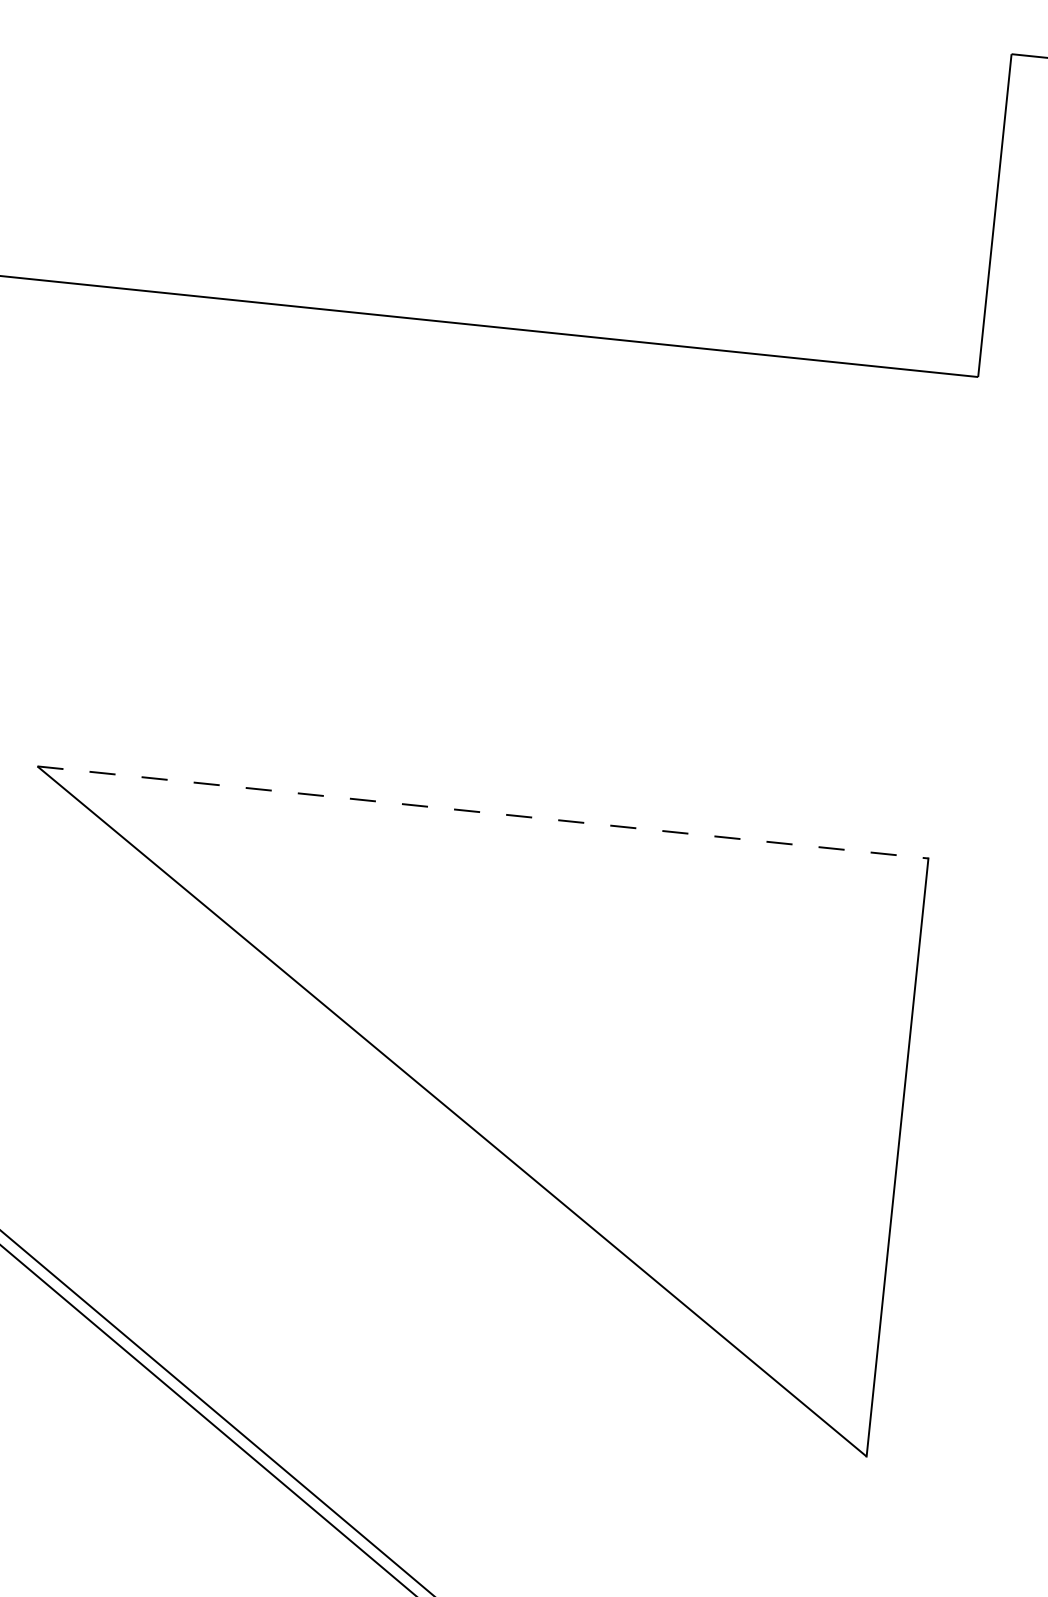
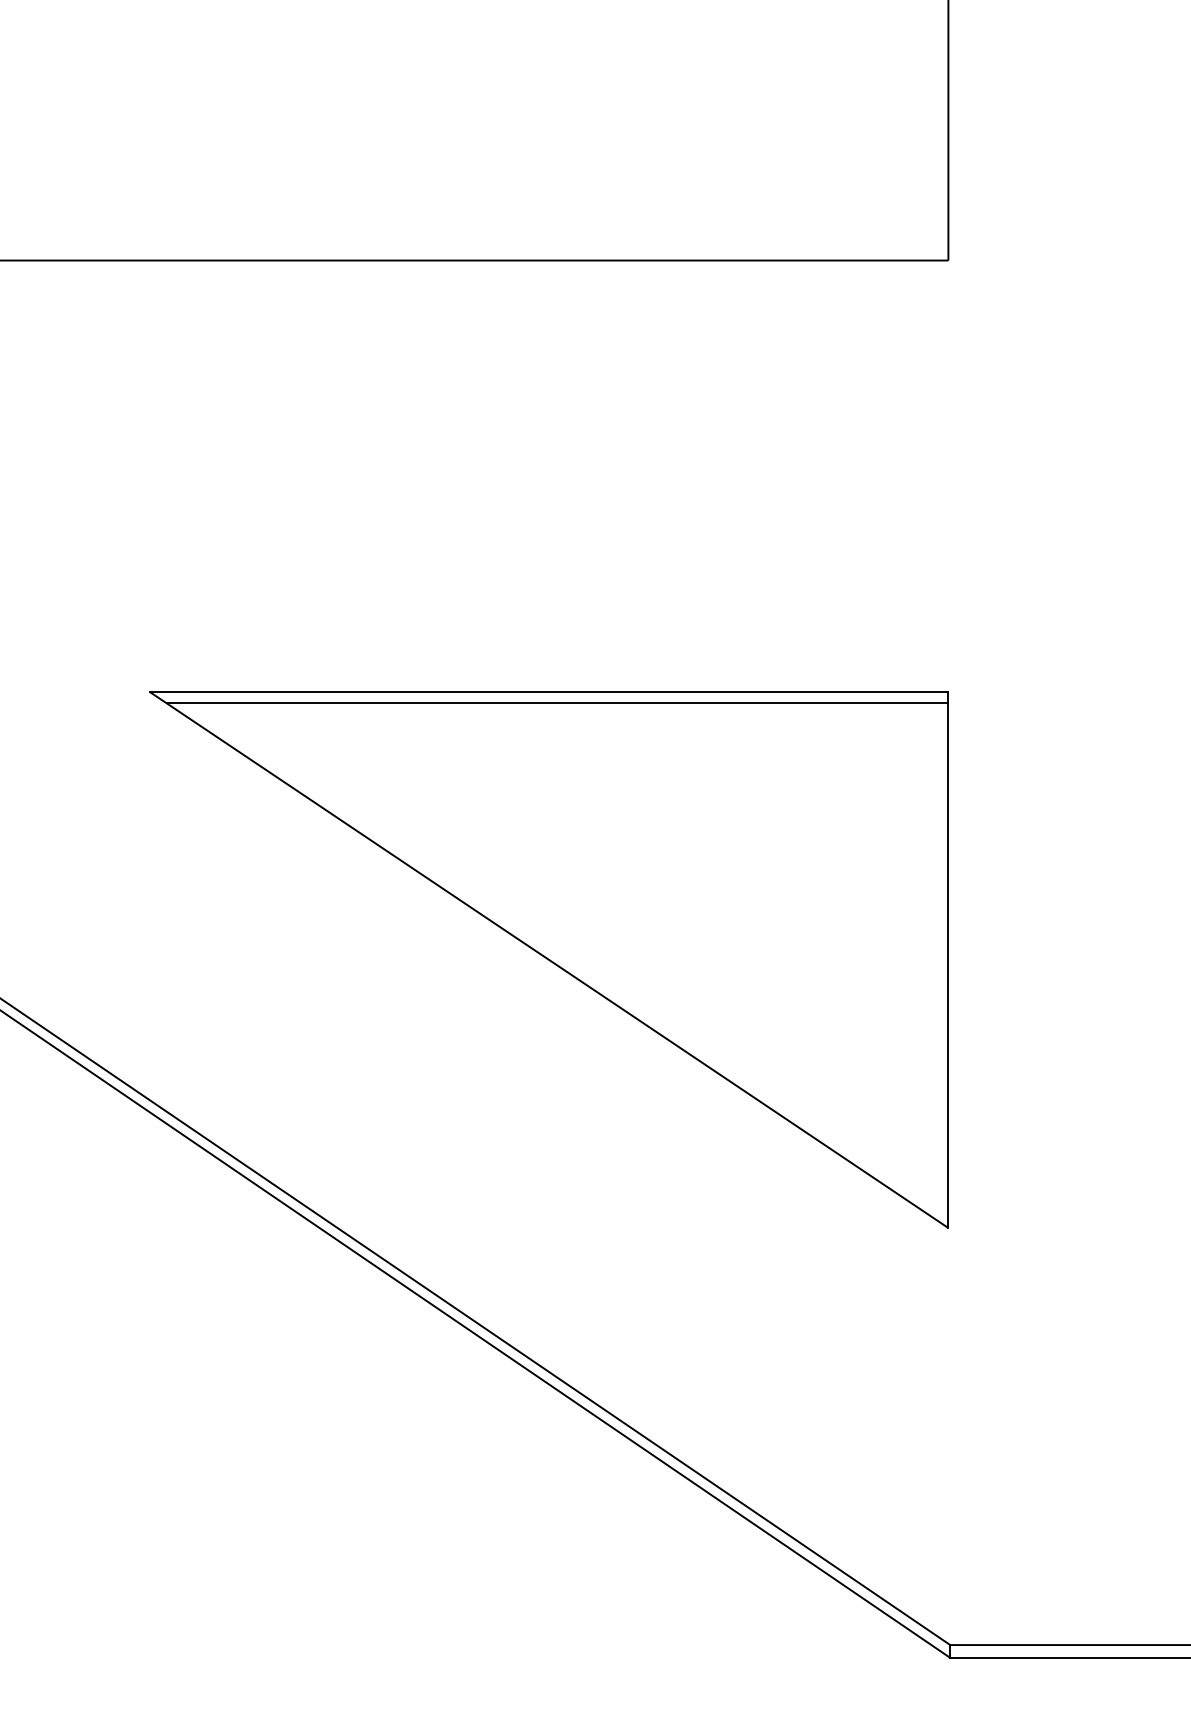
line: (483, 813) -> (549, 692), dashed -> solid
line: (490, 826) -> (557, 703), added

